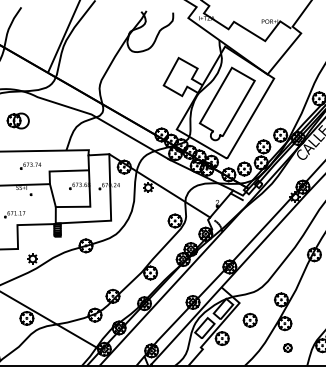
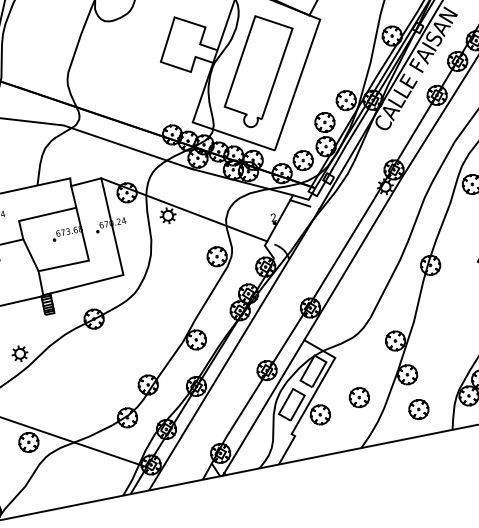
part: (249, 320) -> (358, 398), moved
part: (287, 347) -> (418, 408), size x1.67

